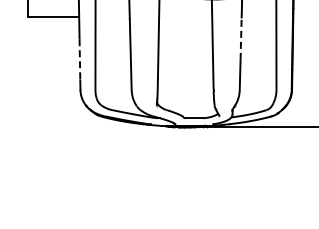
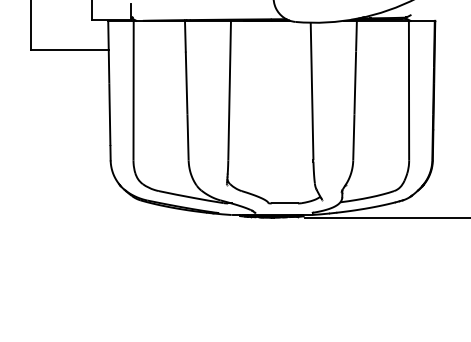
line: (241, 39) -> (355, 83), dashed -> solid
line: (79, 59) -> (109, 114), dashed -> solid

